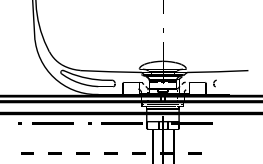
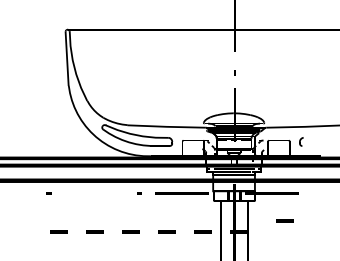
line: (52, 123) -> (91, 193), removed
line: (194, 152) -> (284, 220), moved

